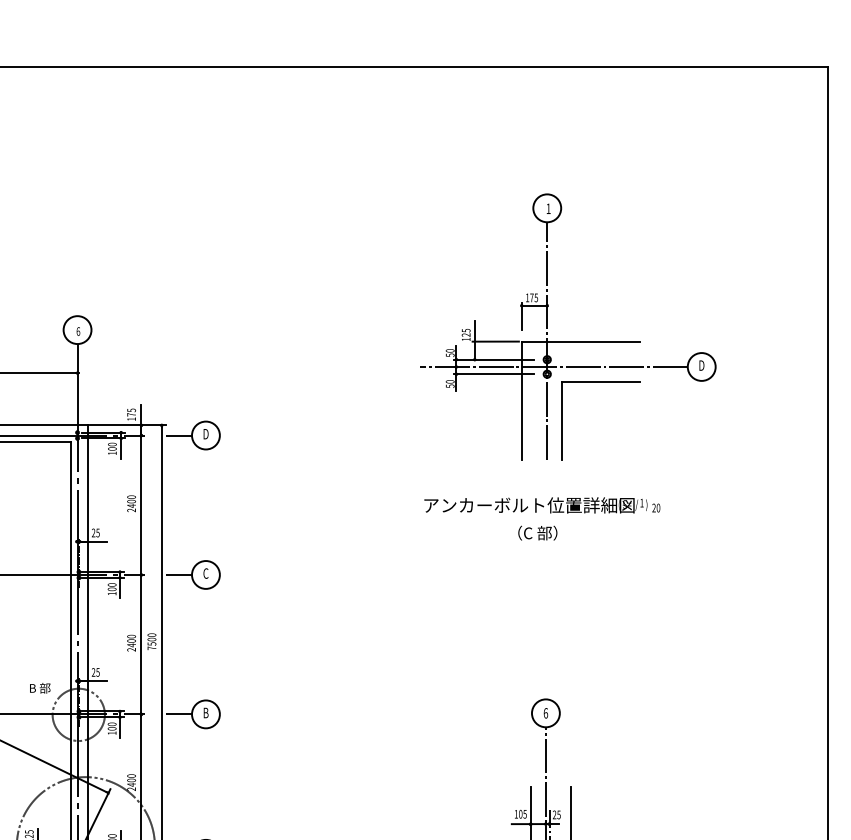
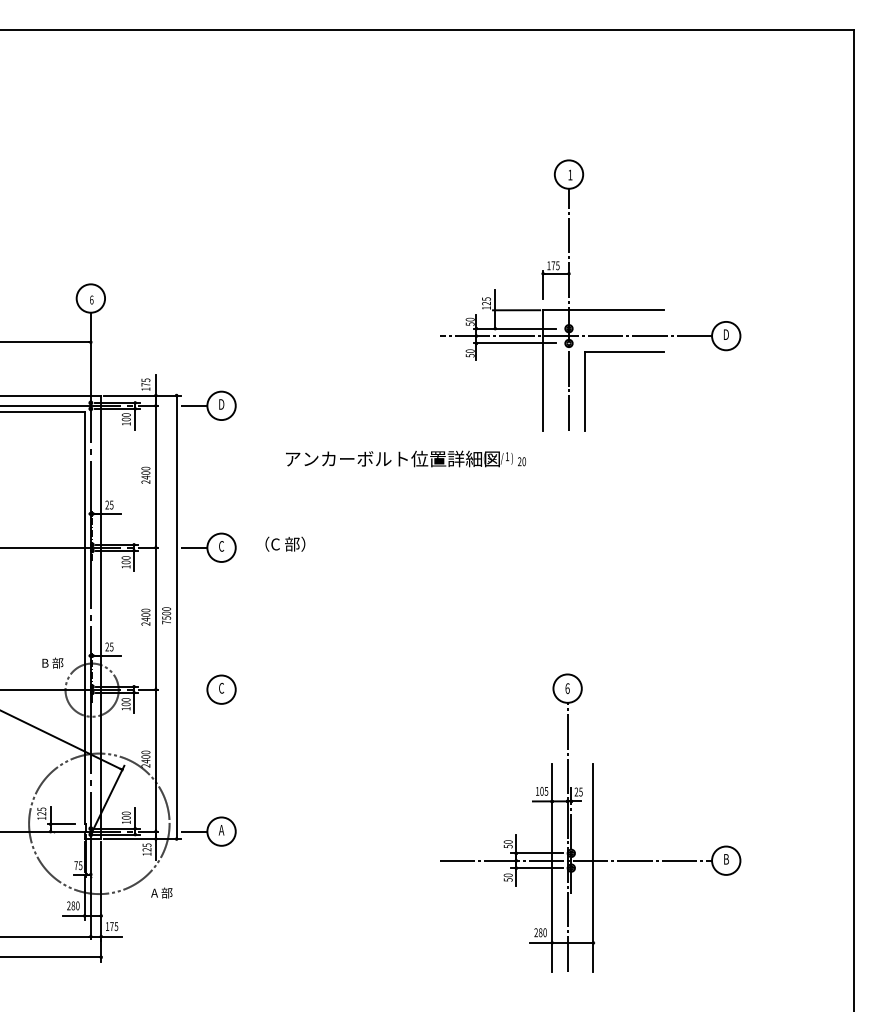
text: (541, 504) -> (405, 458), moved
text: (537, 532) -> (285, 543), moved
text: (205, 712) -> (221, 687), B -> C
line: (179, 714) -> (194, 689), removed

